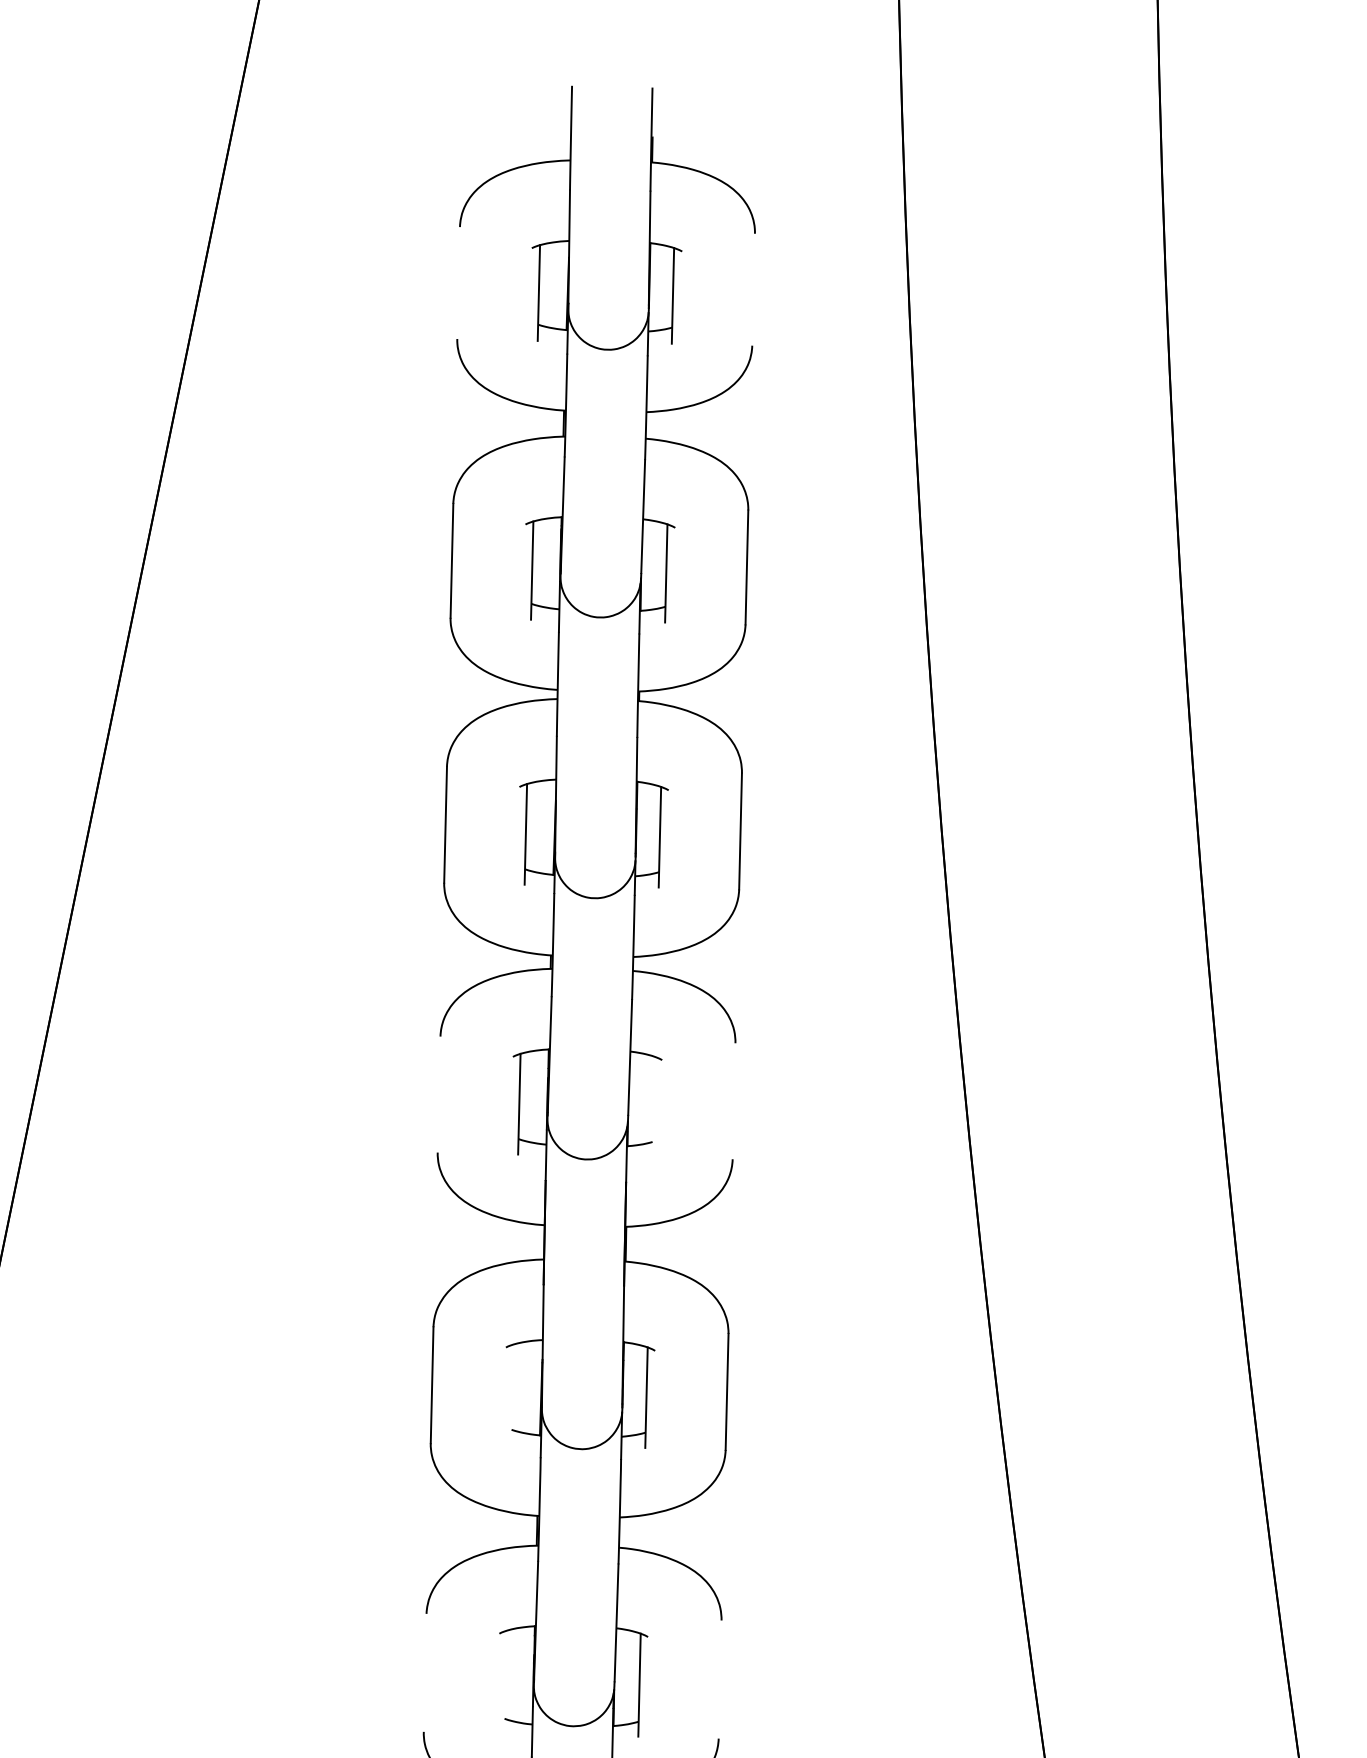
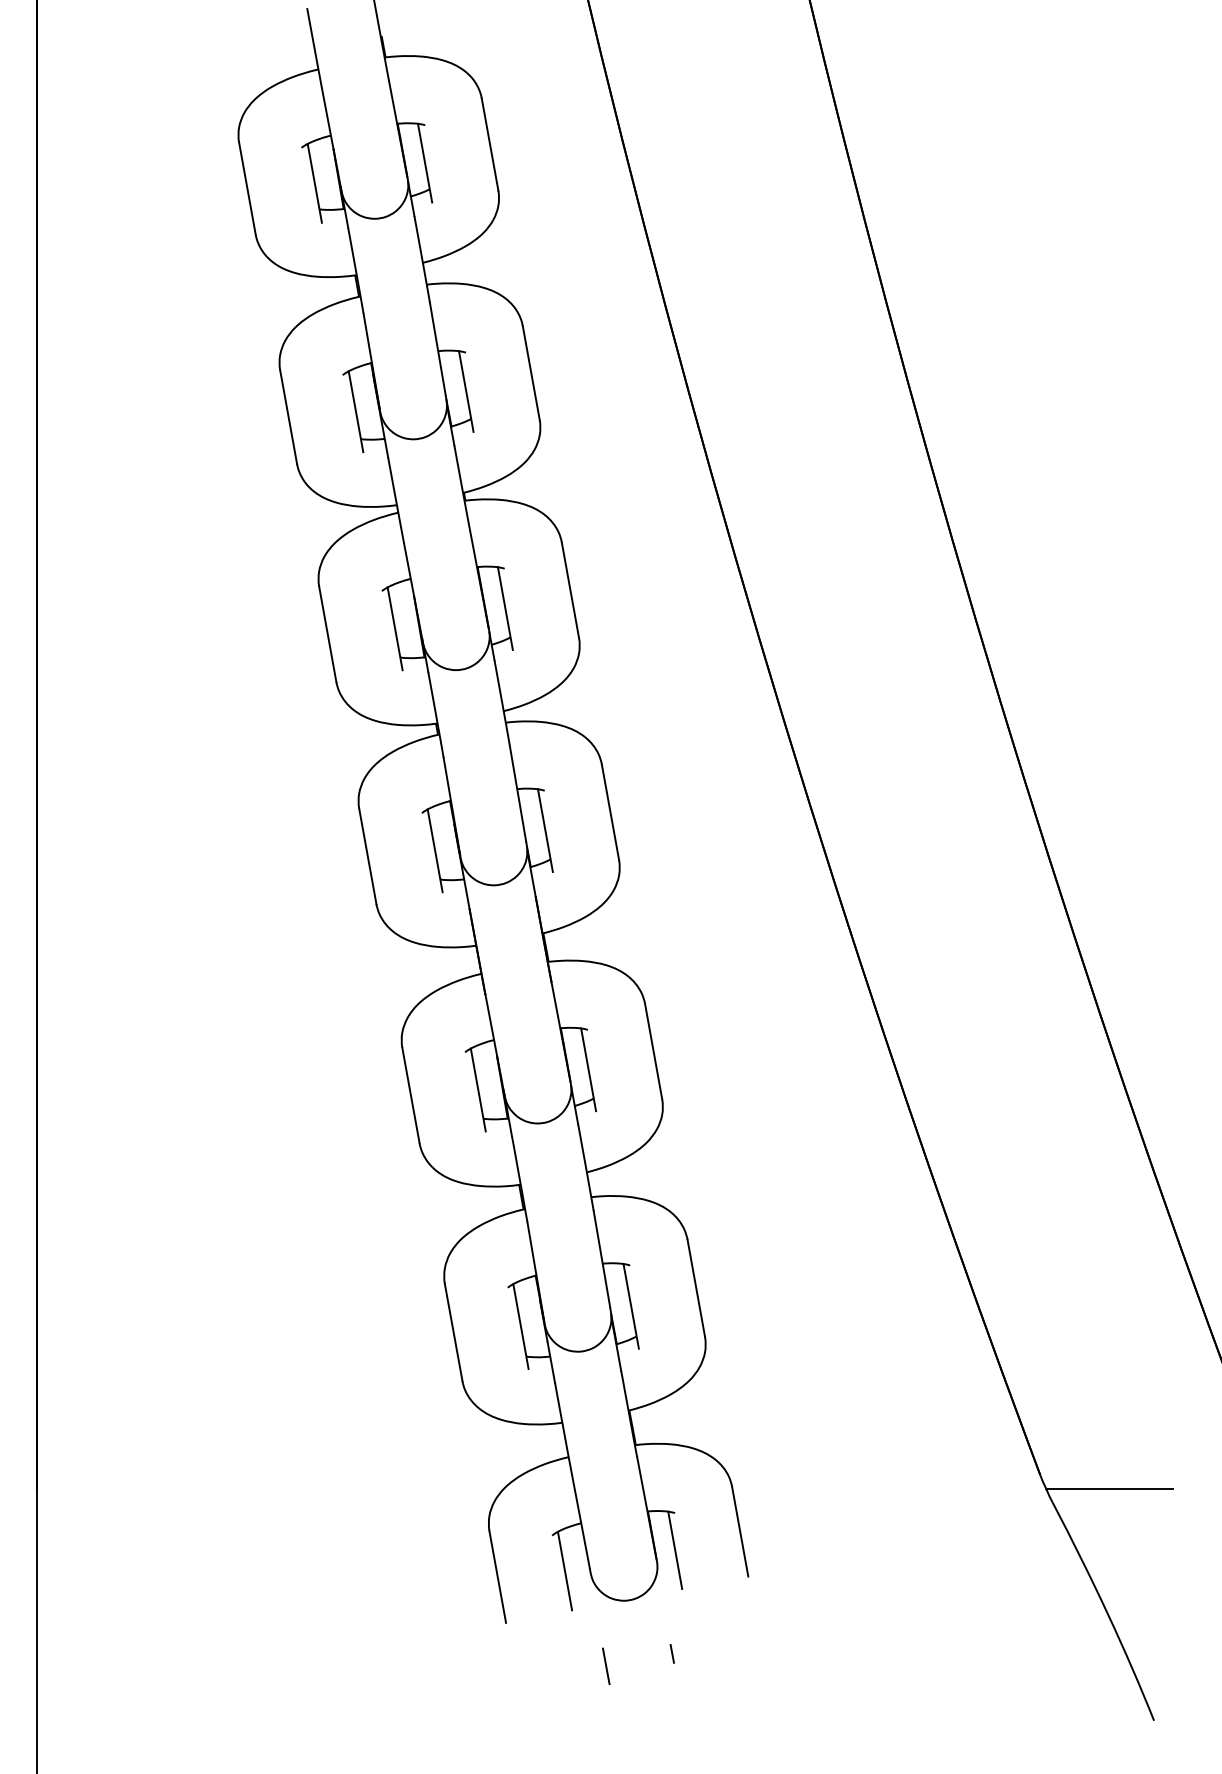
line: (458, 282) -> (247, 188), added
line: (752, 289) -> (489, 144), added
line: (438, 1094) -> (367, 856), added
line: (734, 1101) -> (610, 812), added
line: (652, 1106) -> (544, 830), added
line: (511, 1394) -> (477, 1089), added
line: (425, 1671) -> (453, 1331), added
line: (720, 1678) -> (696, 1287), added
line: (504, 1682) -> (520, 1326), added

